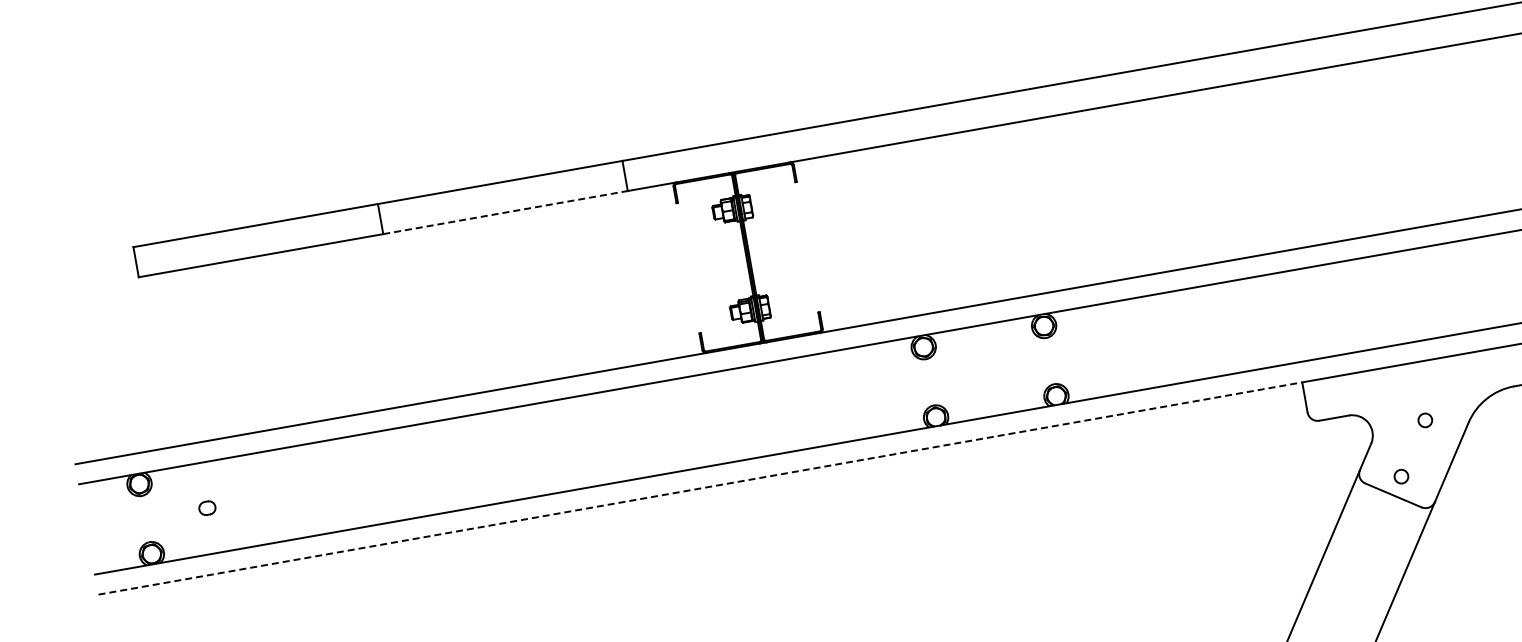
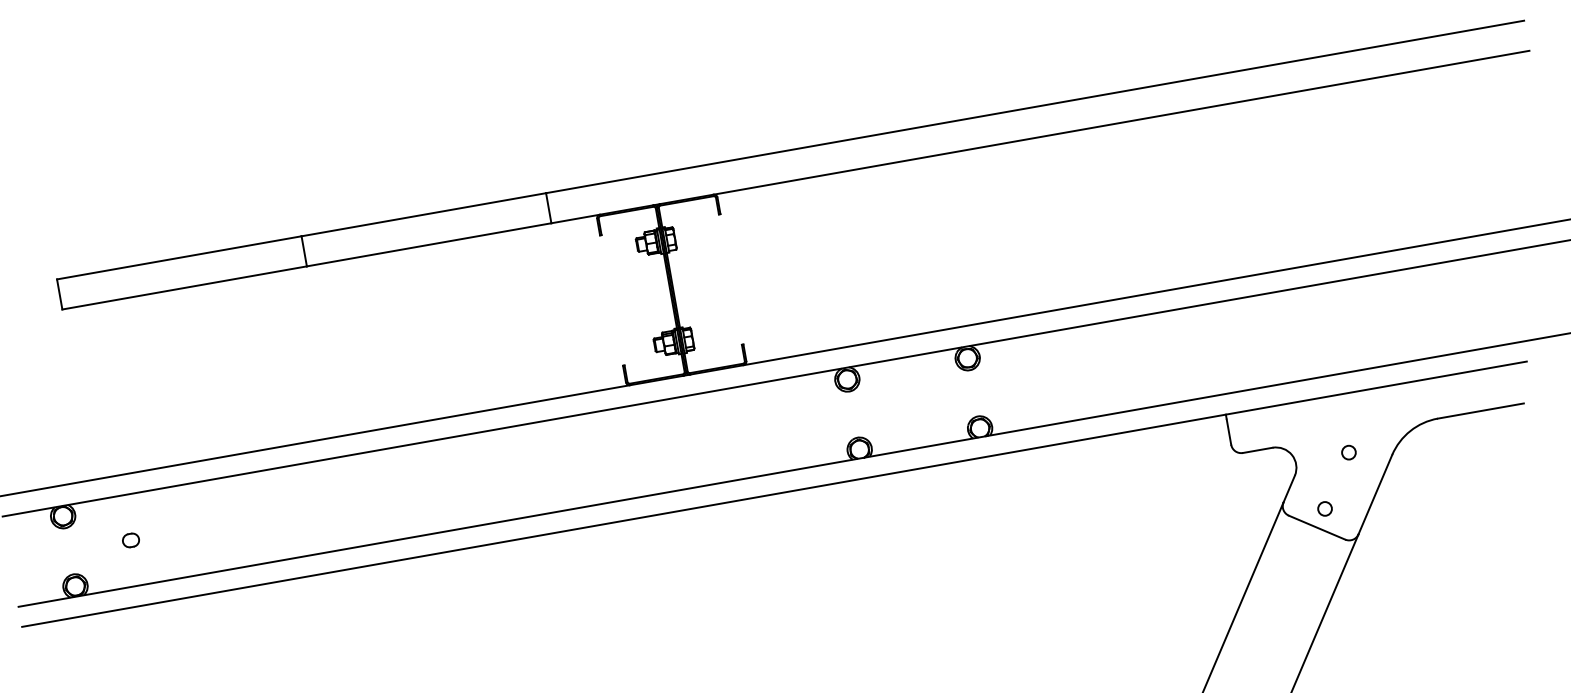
line: (505, 212) -> (429, 244), dashed -> solid
line: (700, 488) -> (624, 520), dashed -> solid

